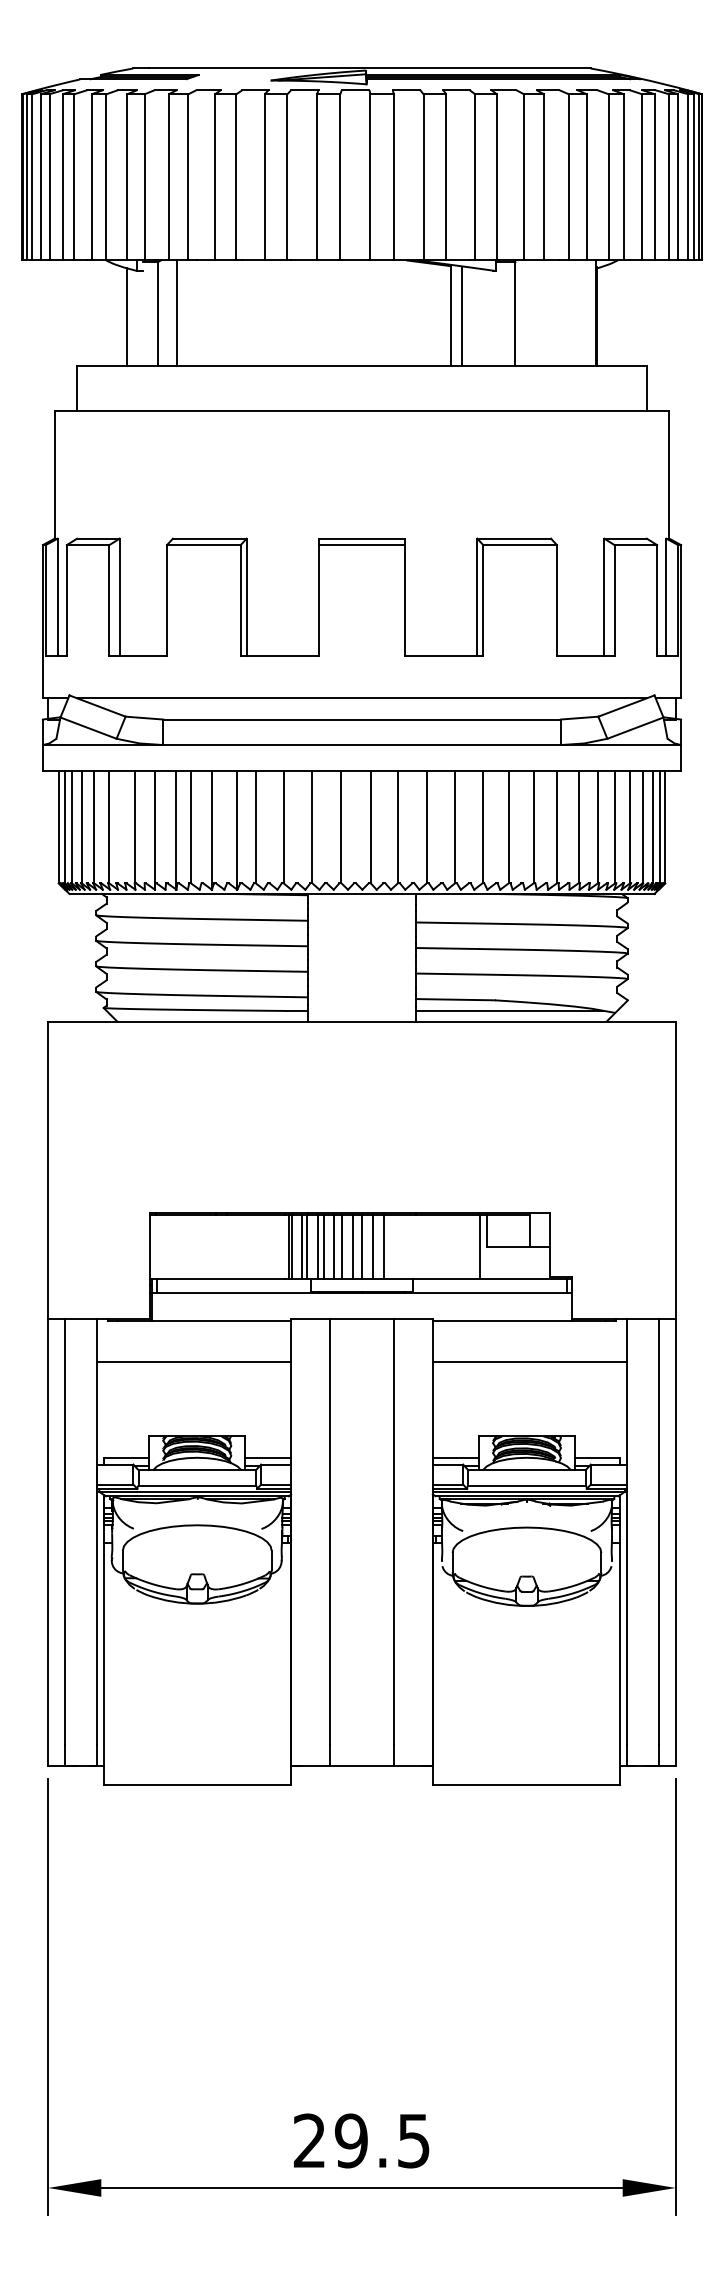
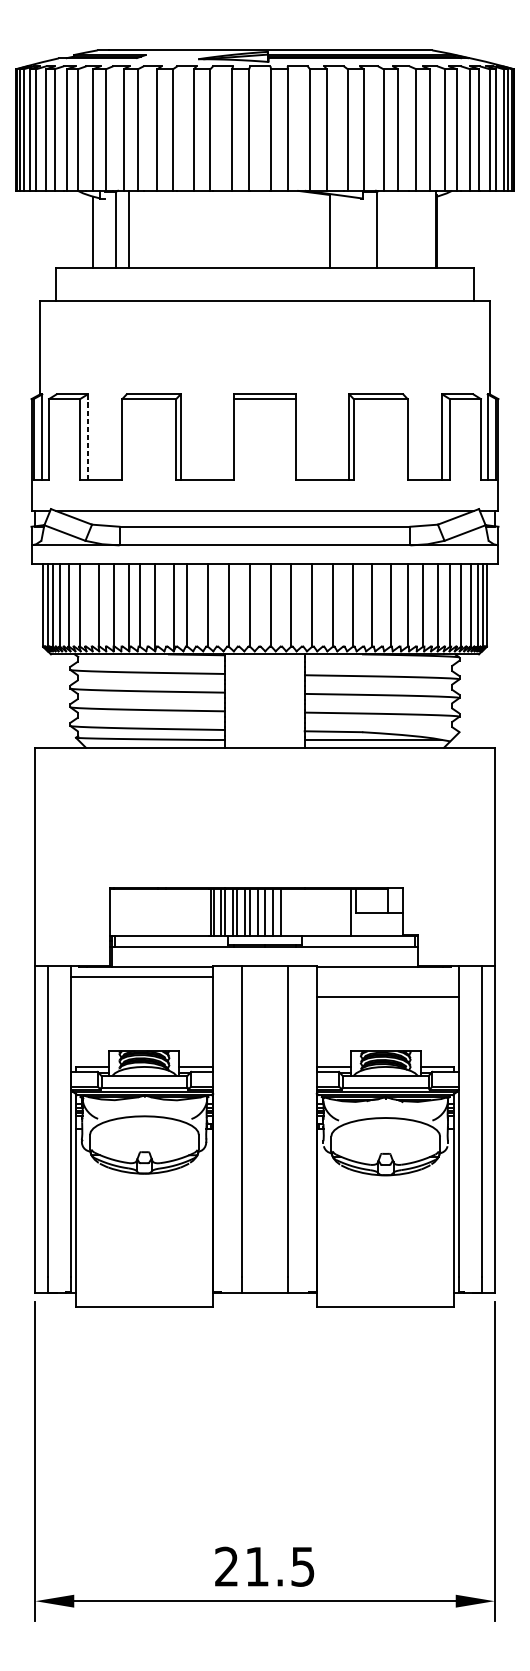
line: (461, 316) -> (337, 231), removed
line: (119, 597) -> (87, 437), solid -> dashed
line: (194, 1361) -> (142, 976), moved
text: (350, 2140) -> (256, 1566), 29.5 -> 21.5

